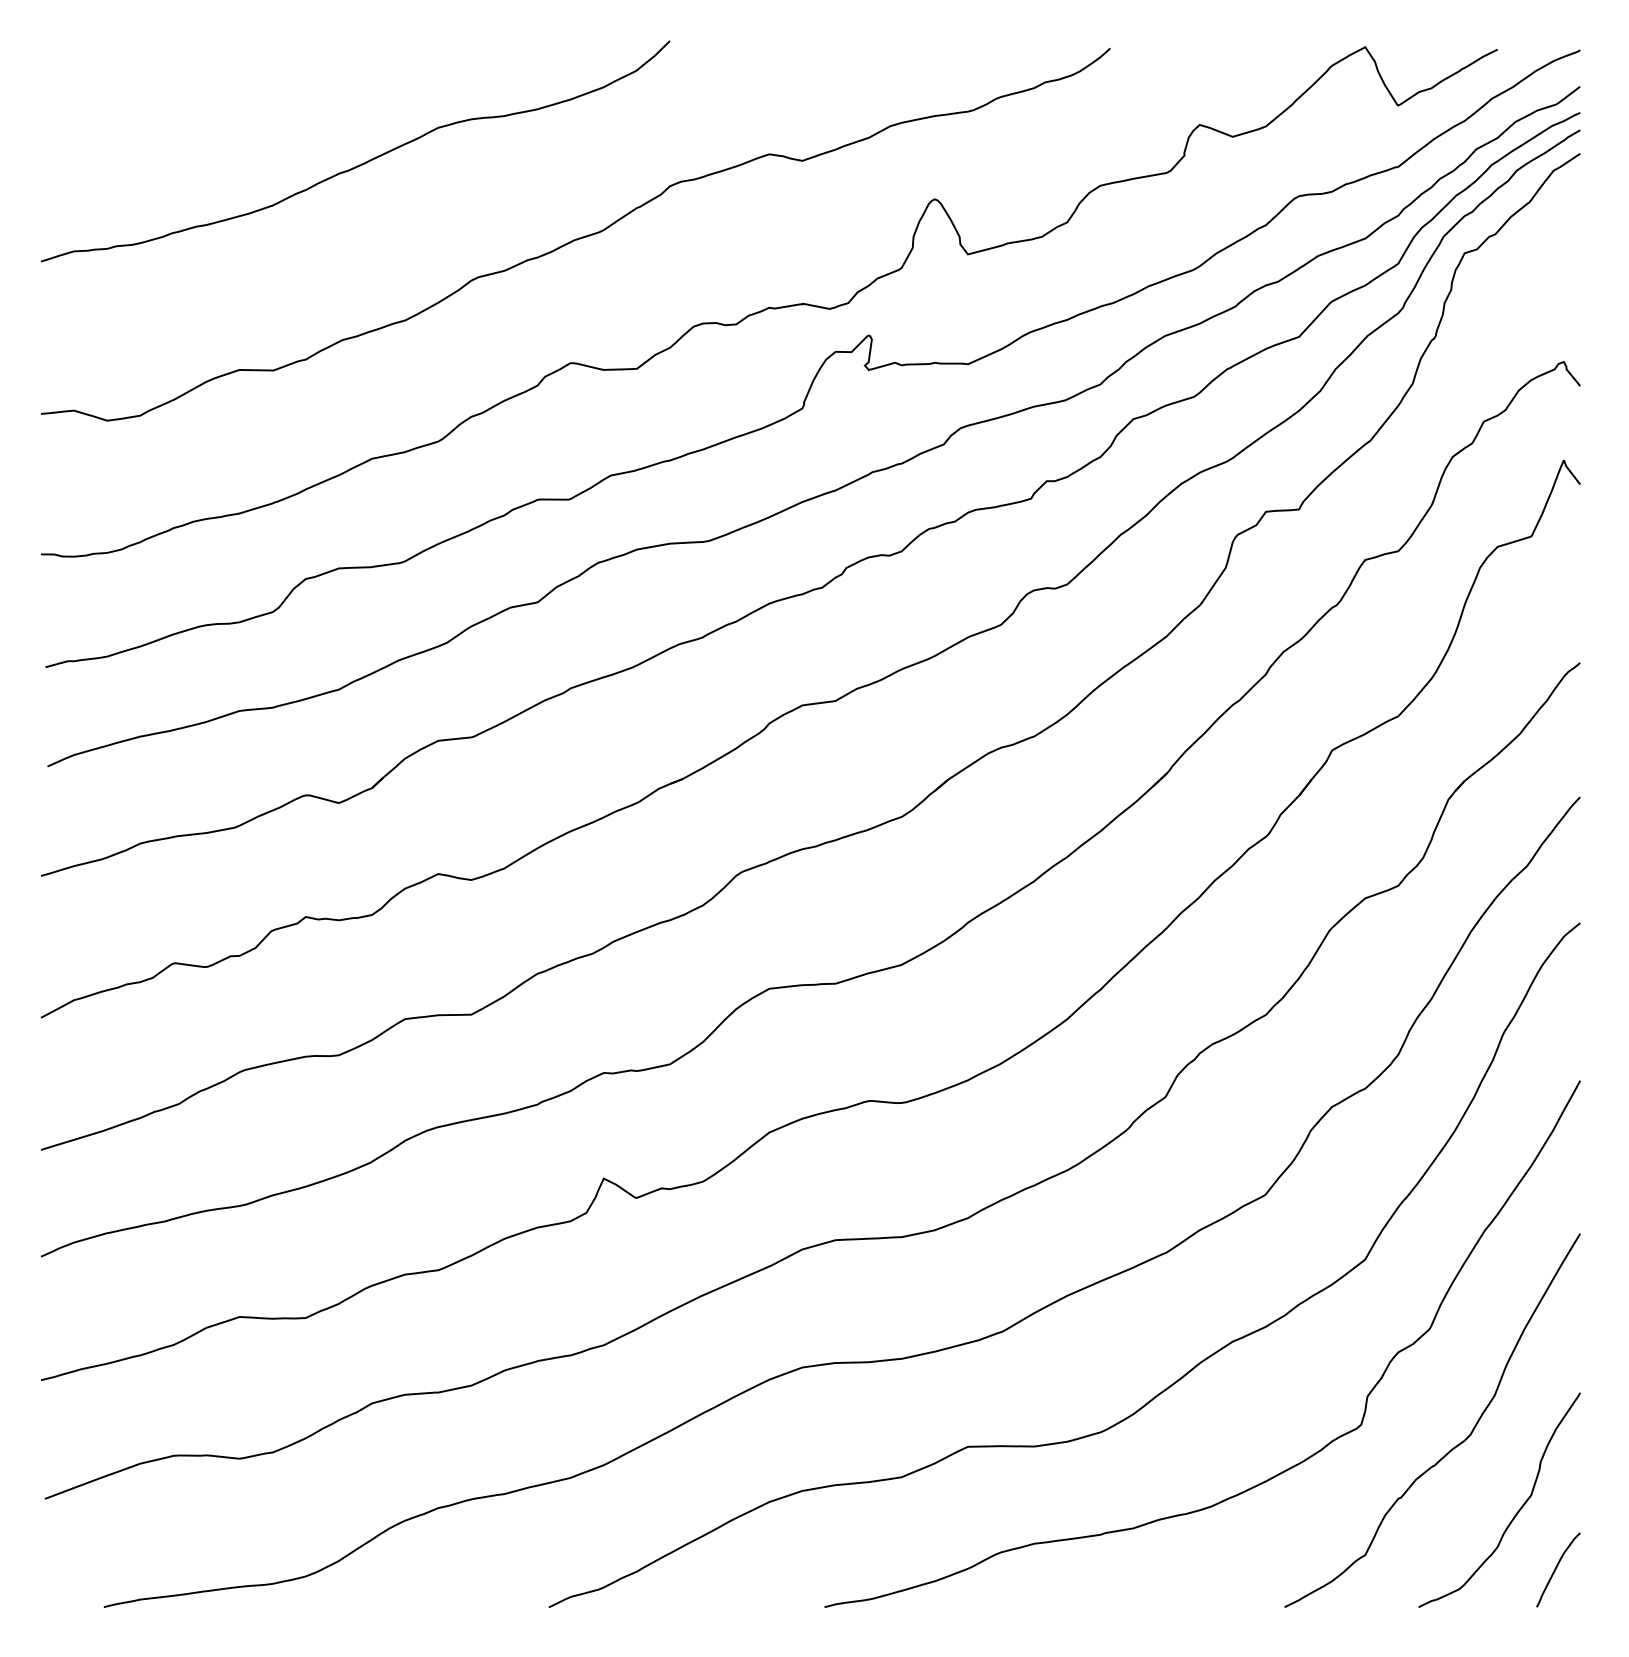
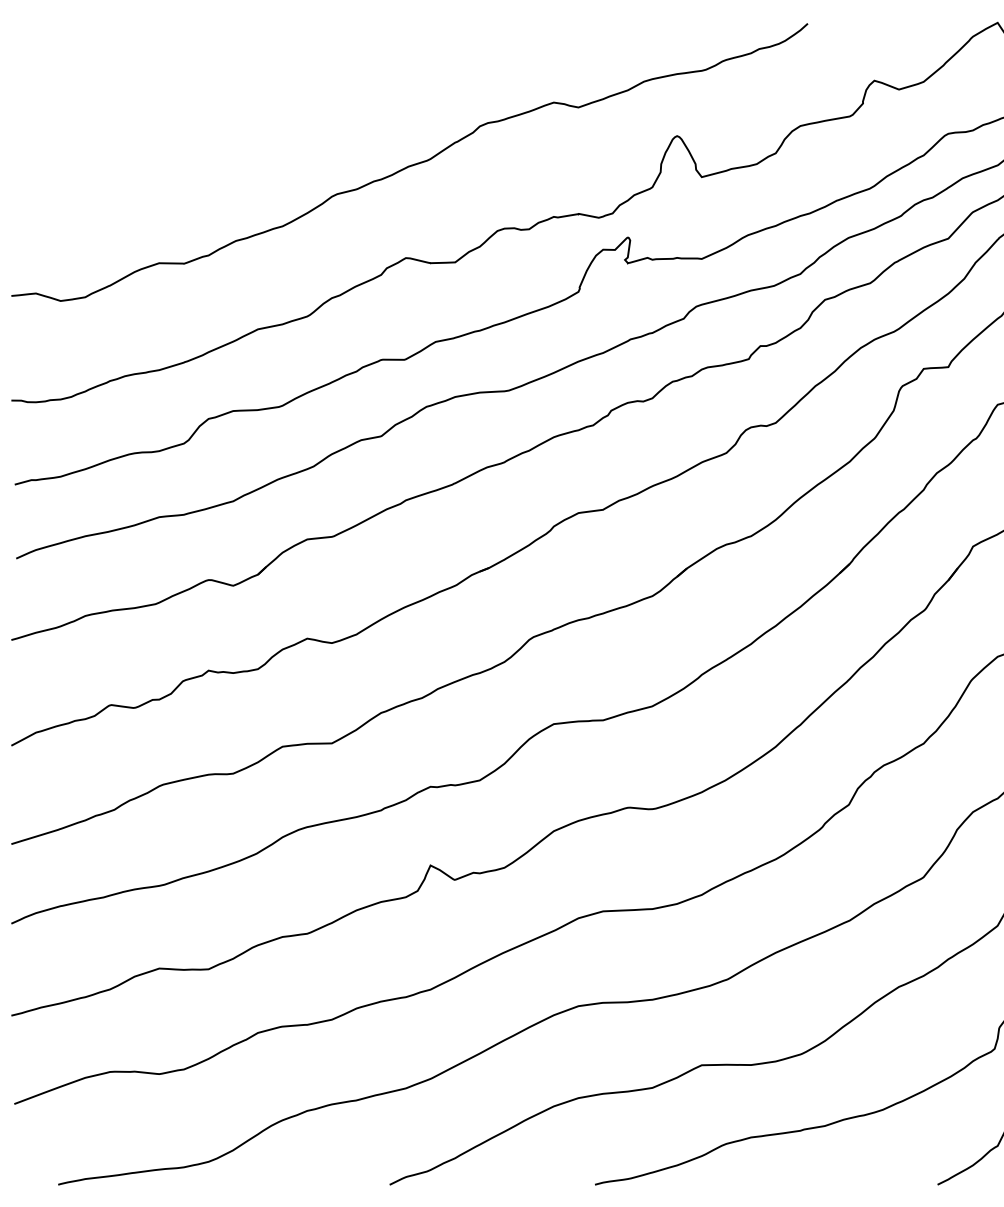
curve: (361, 163) -> (250, 109), removed

